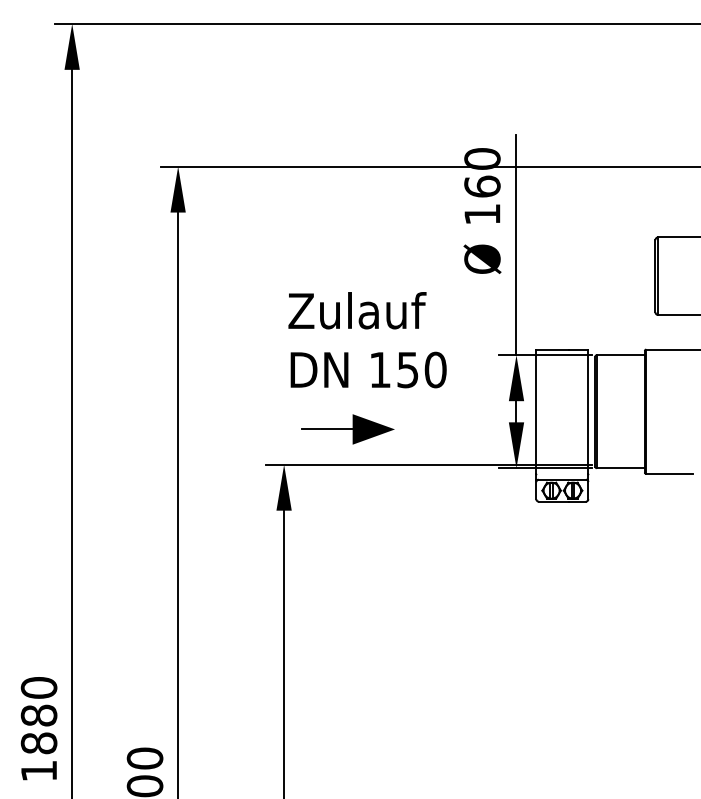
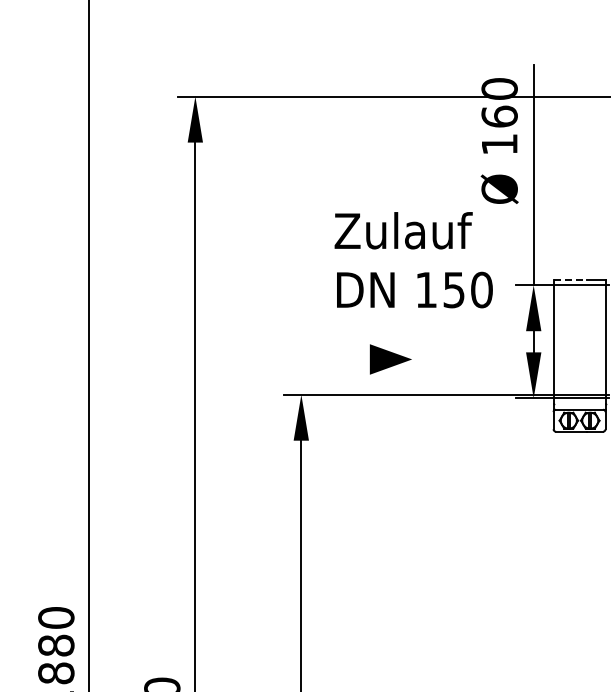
text: (367, 340) -> (413, 260), moved
line: (552, 350) -> (569, 280), solid -> dashed
line: (326, 429) -> (343, 359), removed

